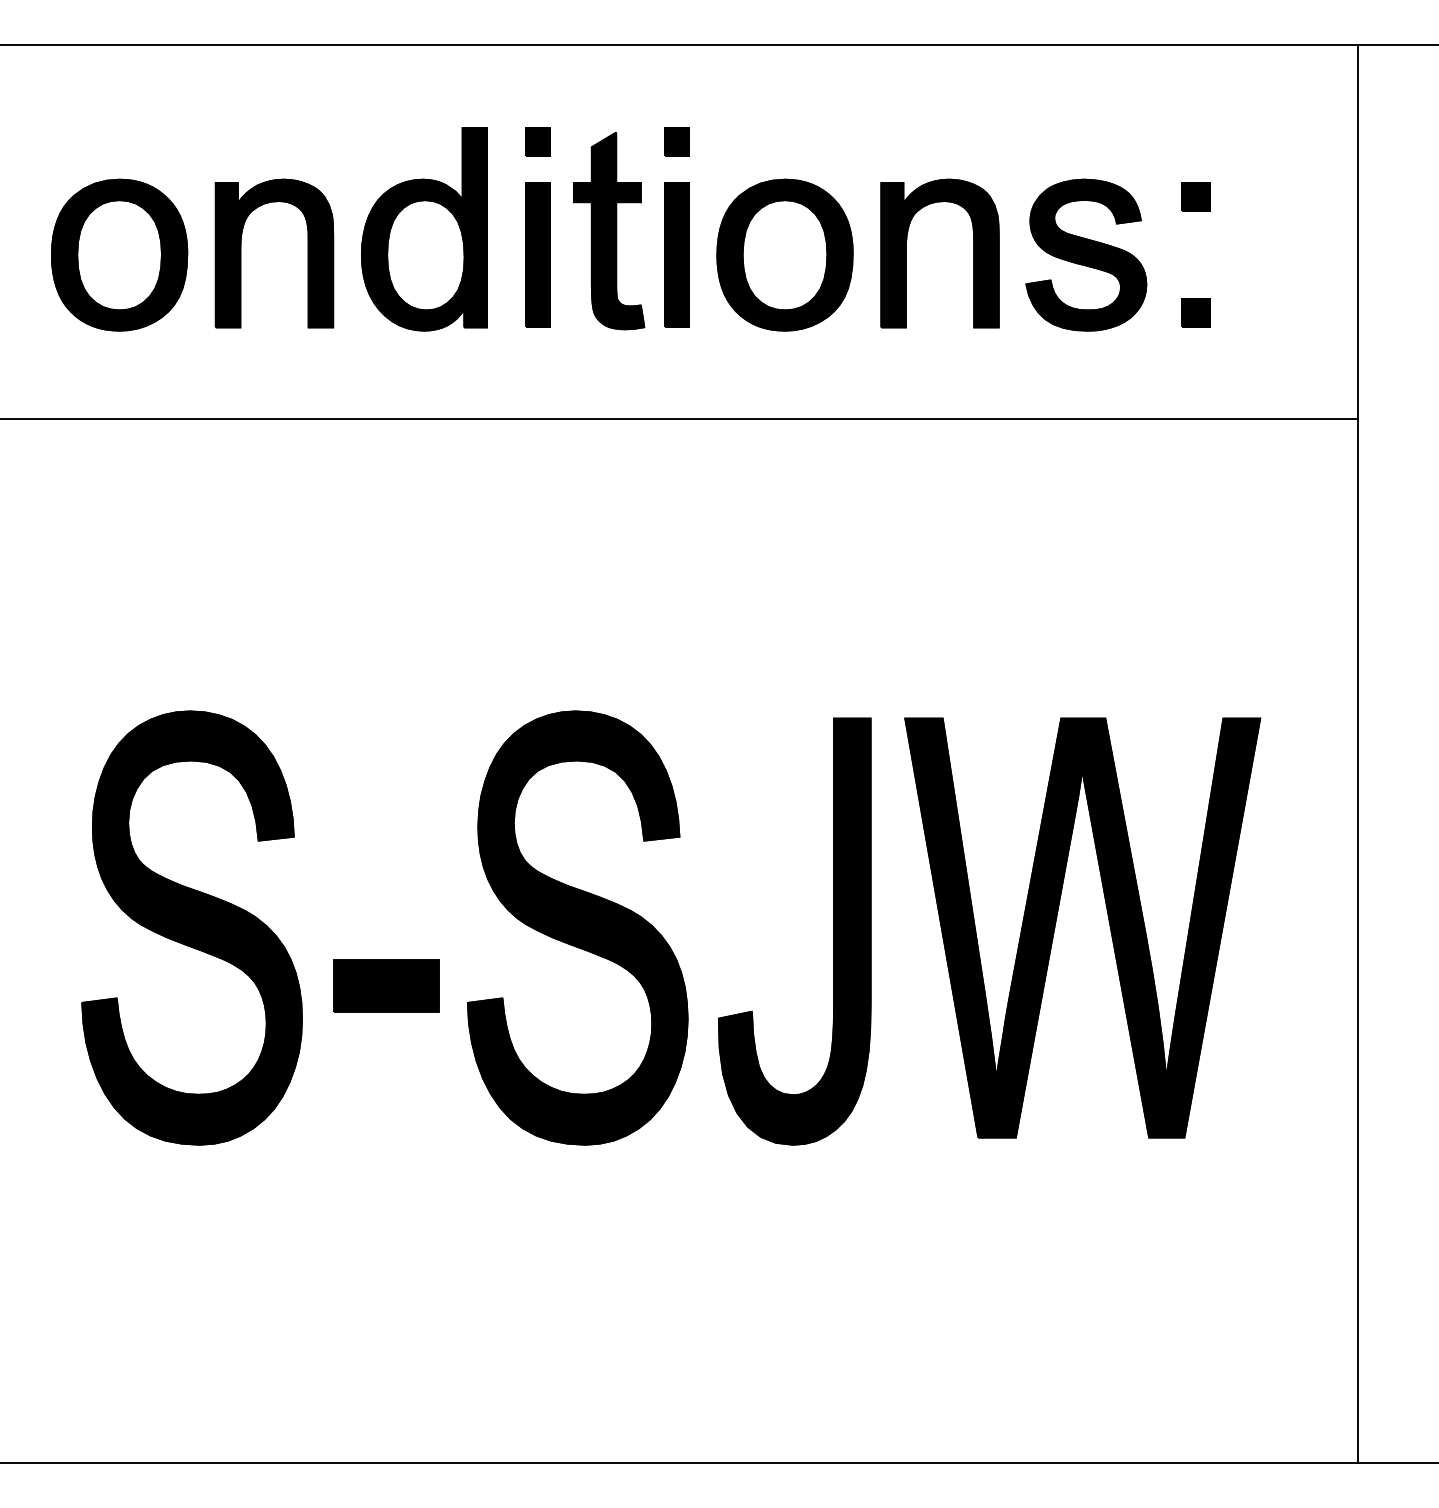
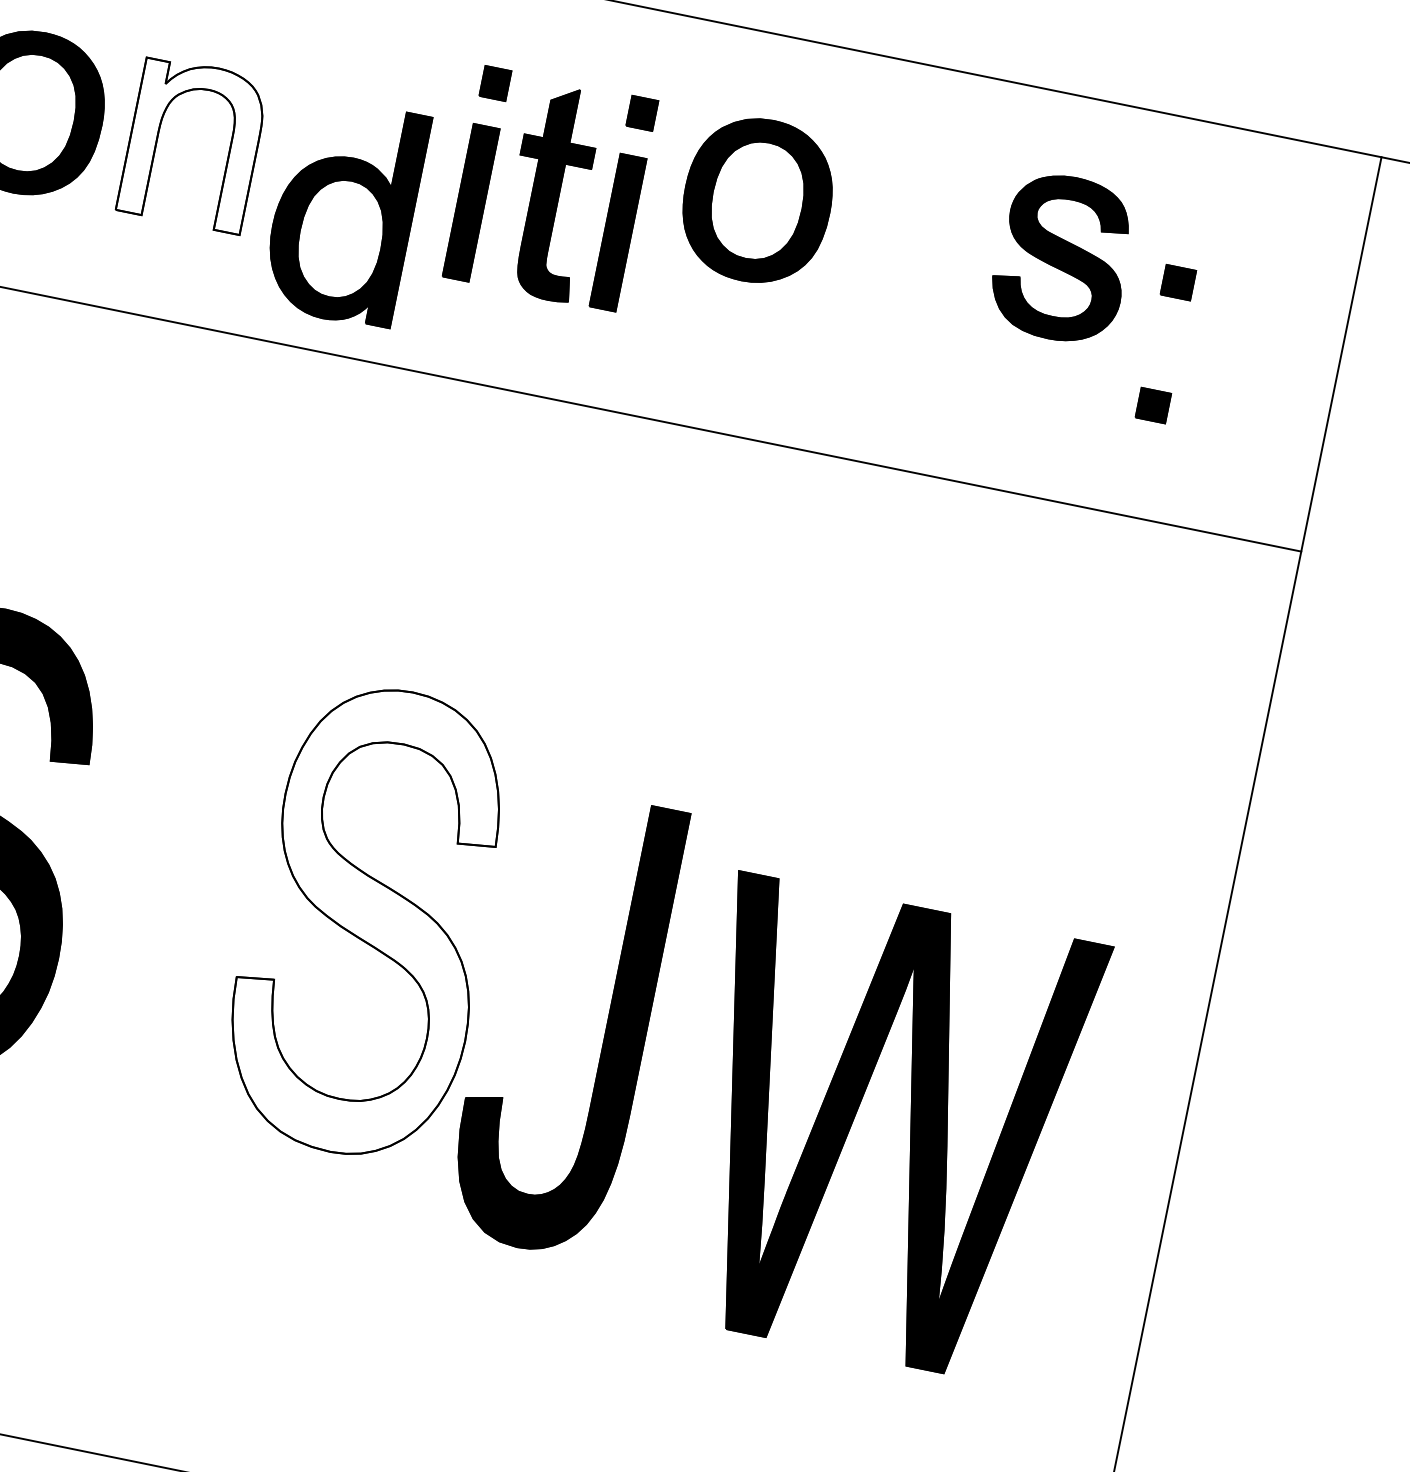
part: (424, 229) -> (344, 211), moved
fill: (274, 253) -> (193, 144), removed
part: (906, 253) -> (860, 280), removed
part: (784, 254) -> (757, 199), moved
part: (1086, 254) -> (1063, 257), moved
part: (1056, 922) -> (854, 1118), moved
fill: (577, 927) -> (368, 920), removed
part: (833, 931) -> (605, 1030), moved
part: (386, 985) -> (154, 941), removed

